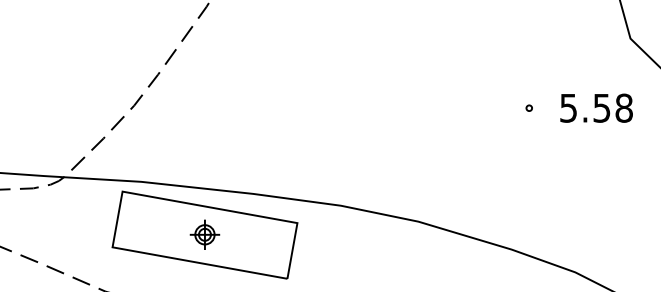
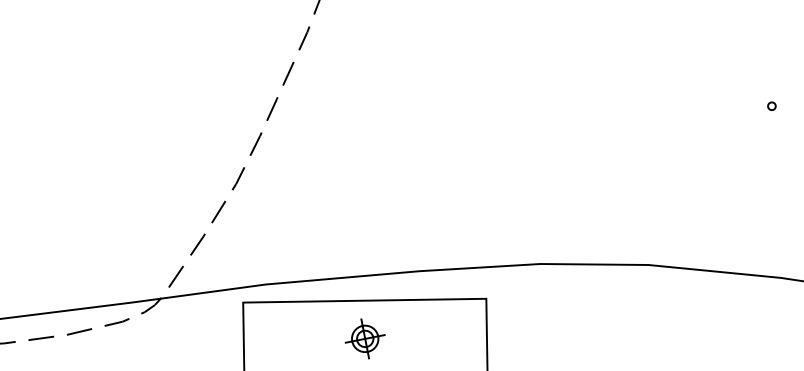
part: (528, 107) -> (770, 105), moved

